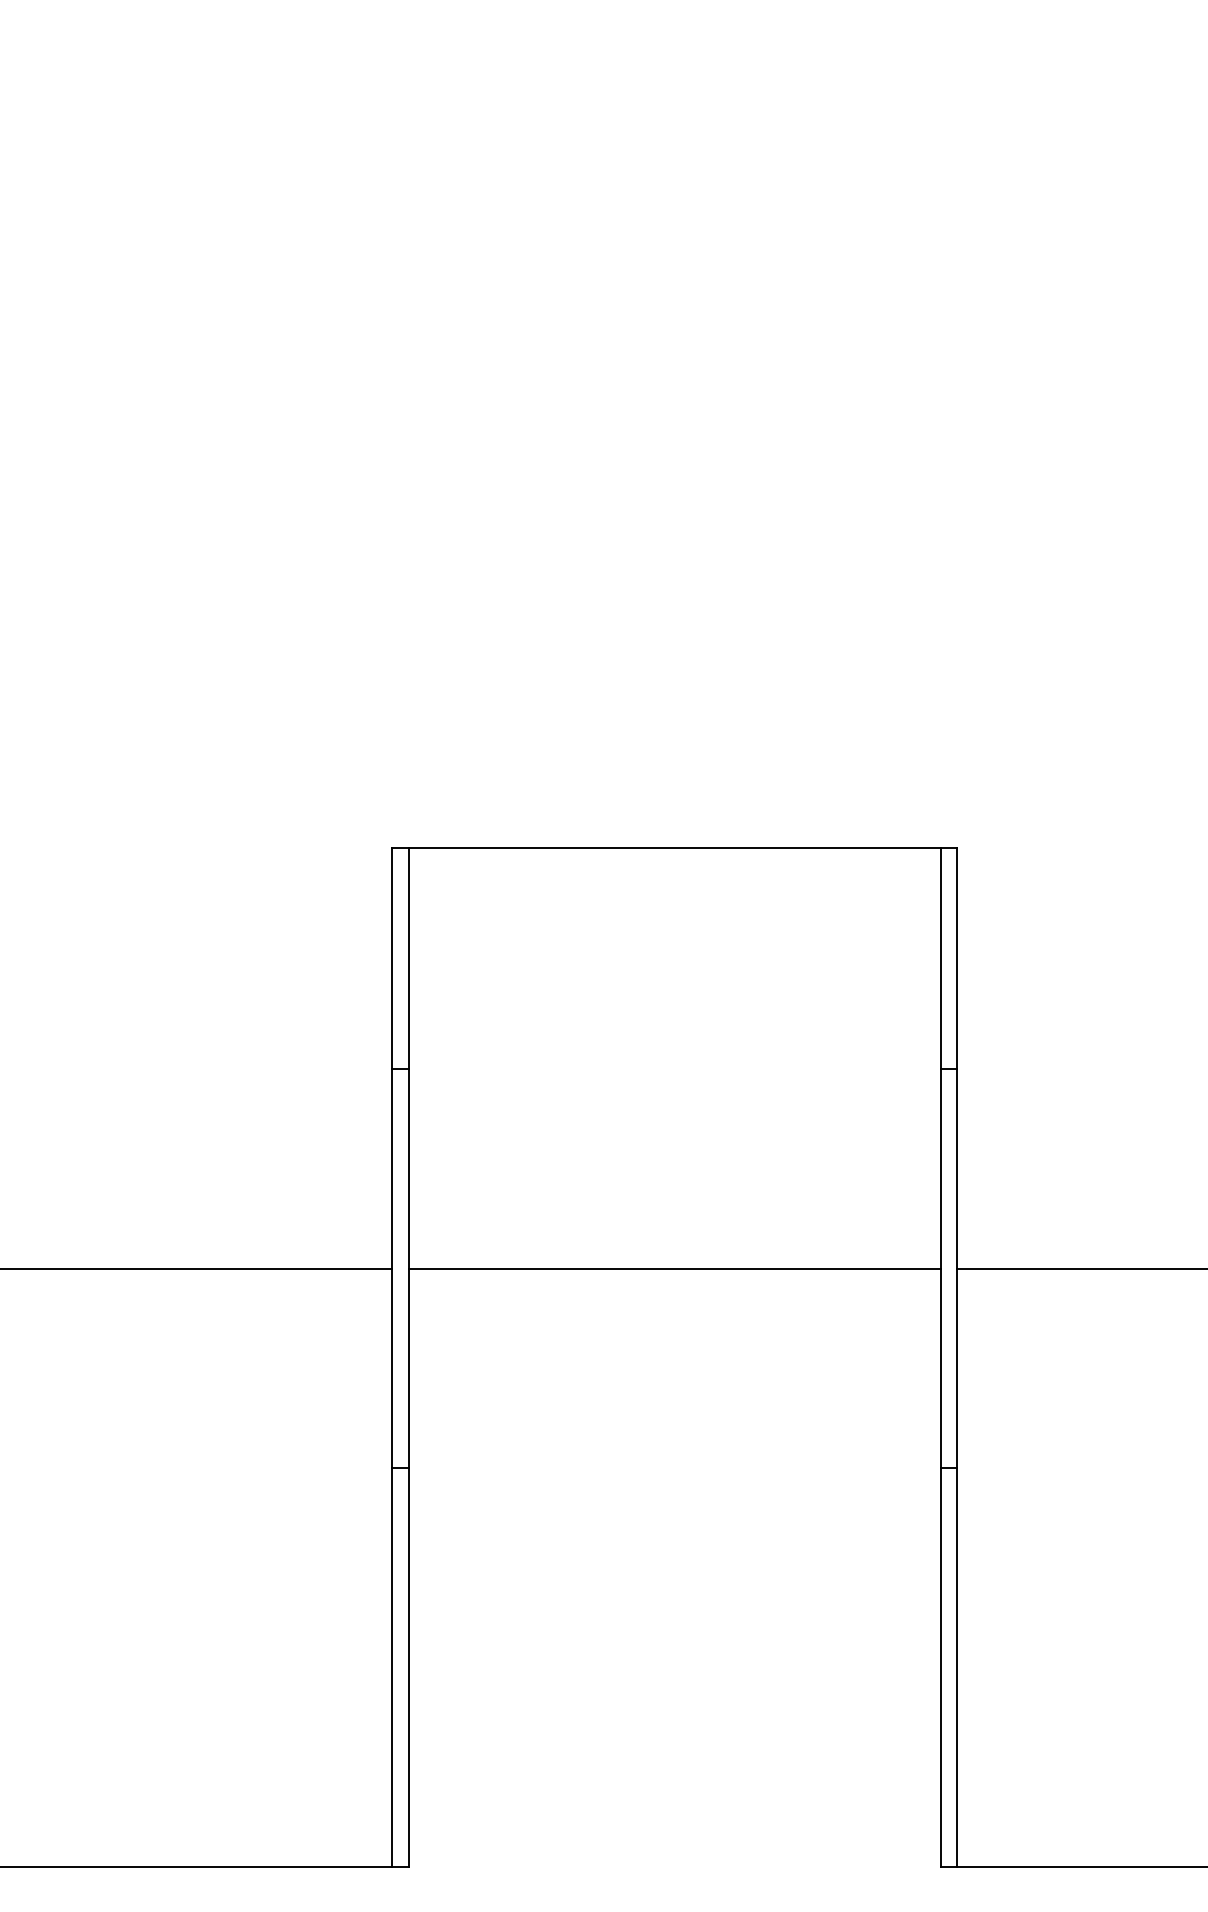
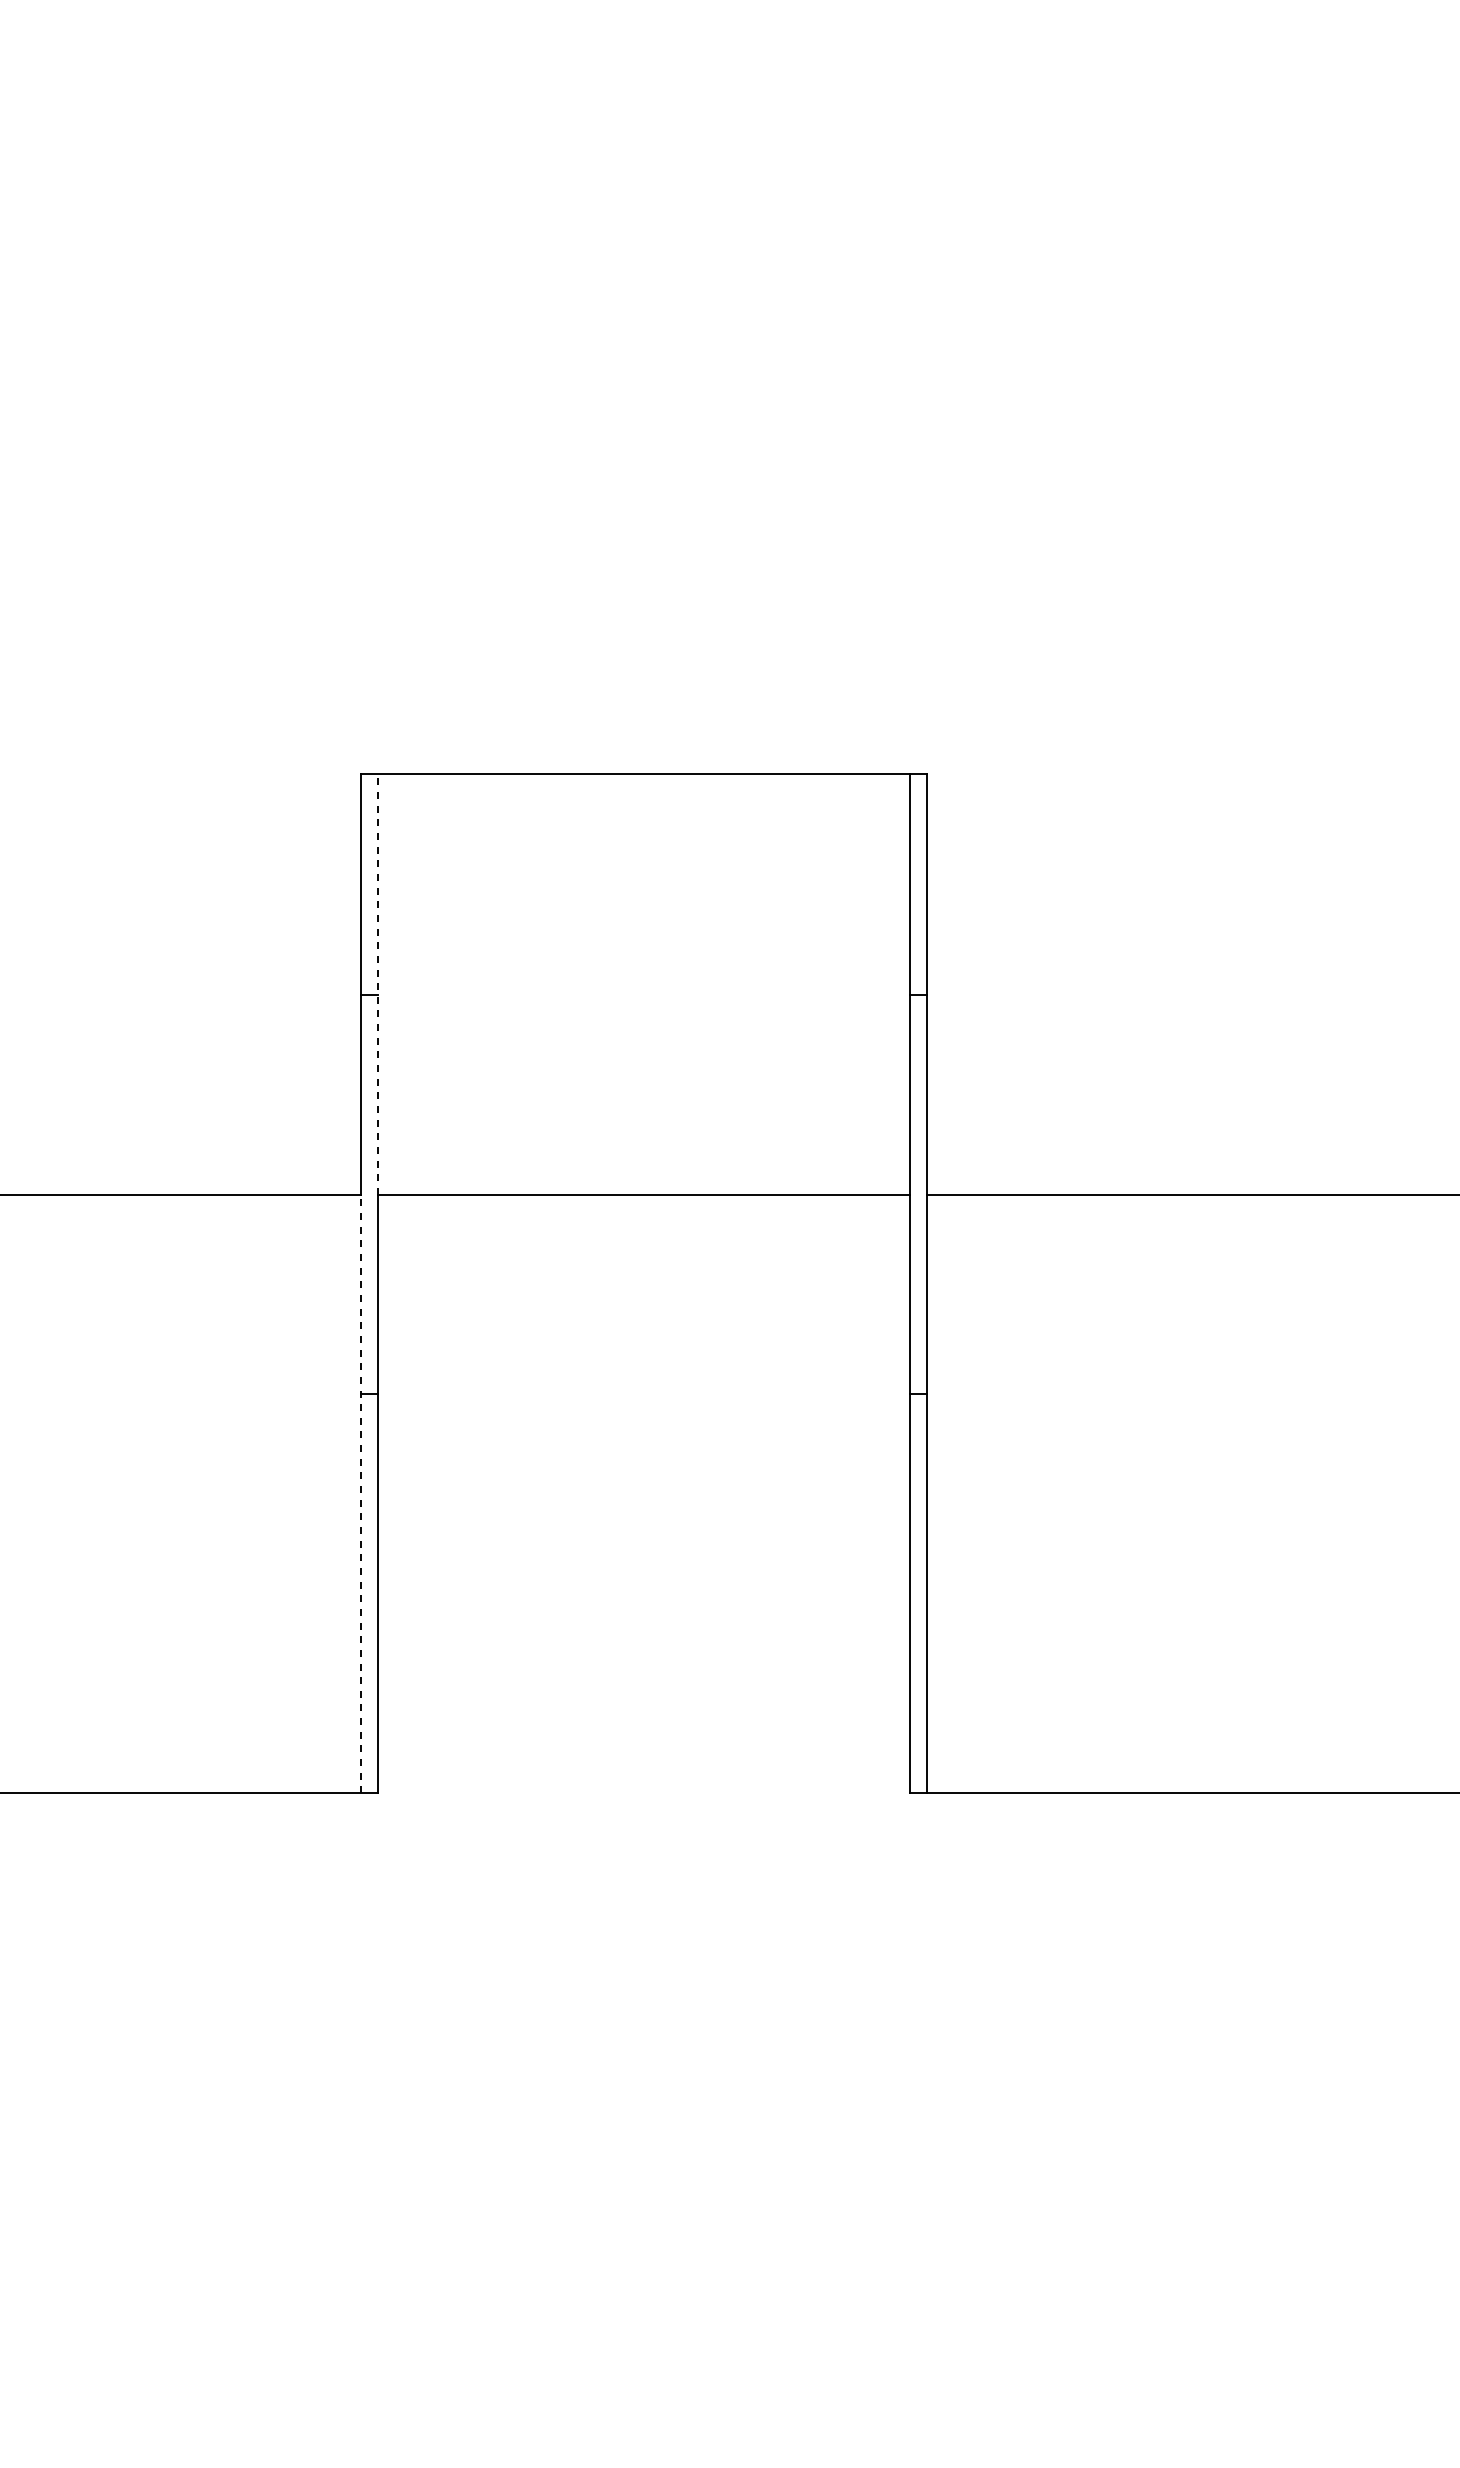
line: (409, 1057) -> (378, 983), solid -> dashed
line: (392, 1567) -> (361, 1493), solid -> dashed

